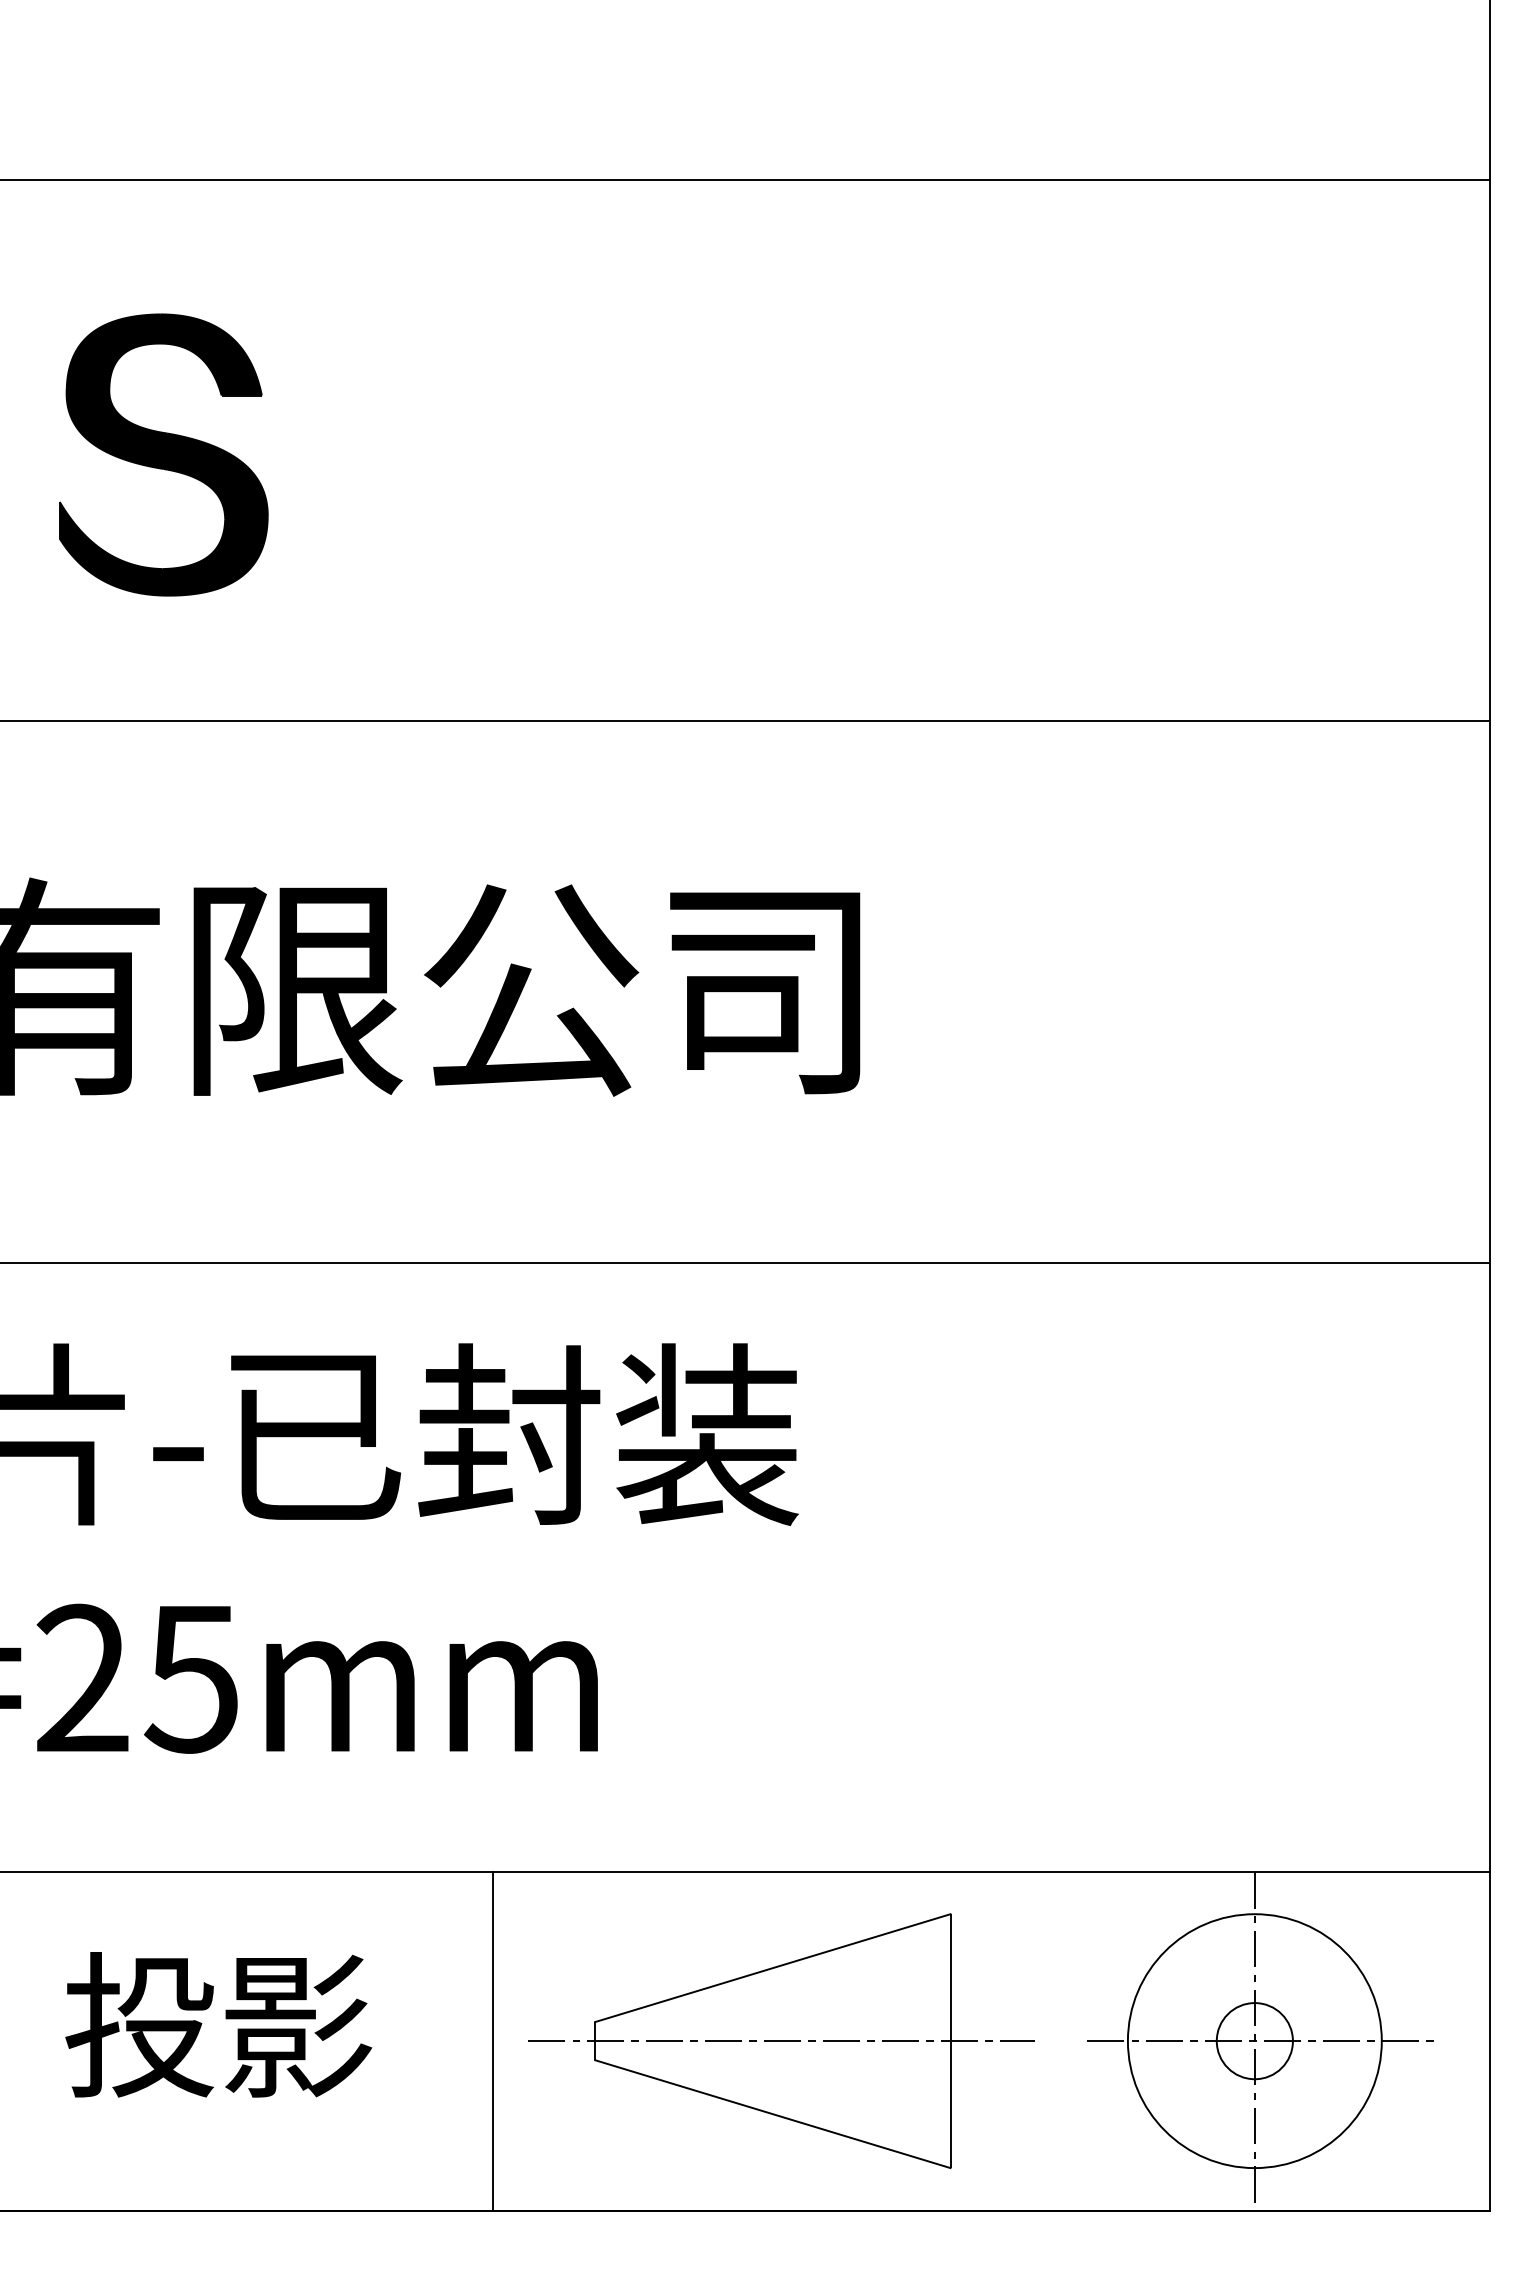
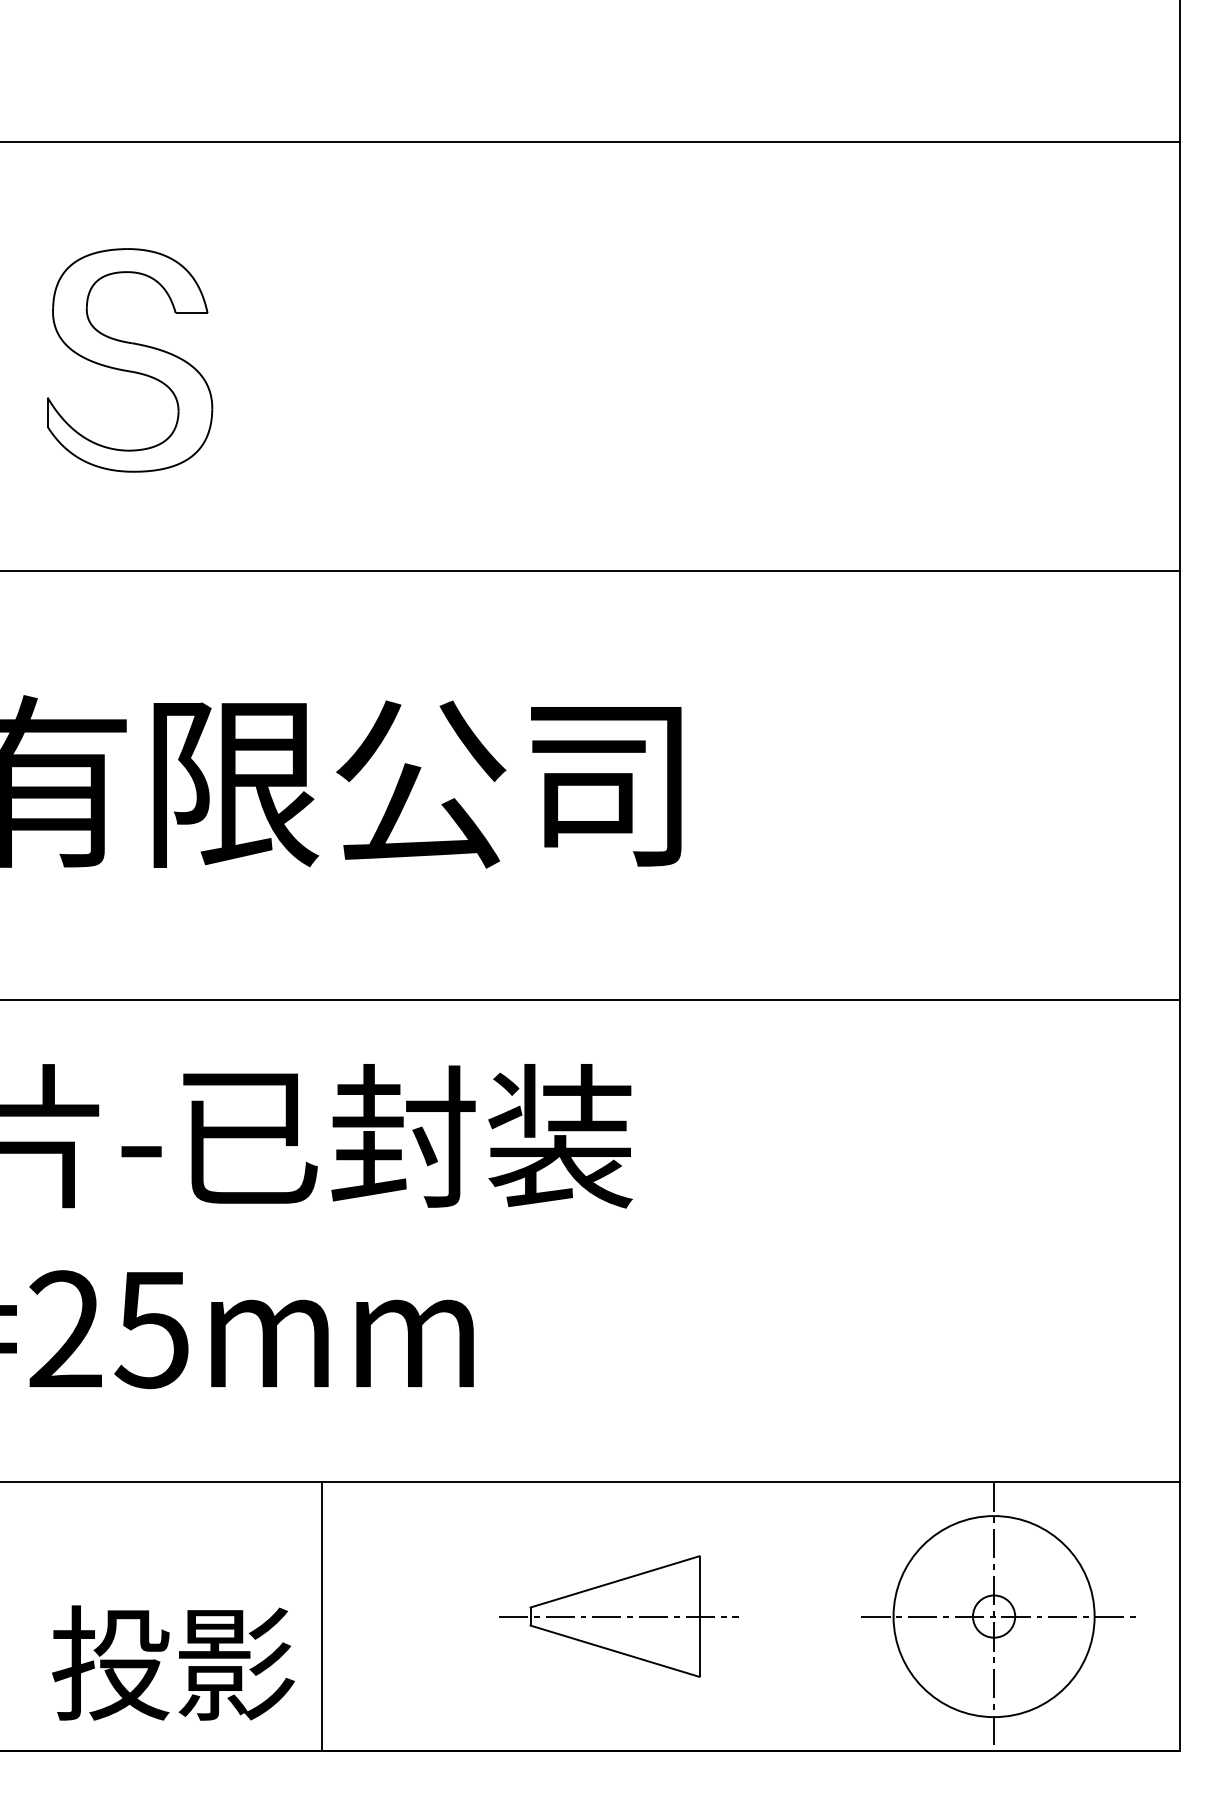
fill: (163, 454) -> (129, 359), removed
text: (218, 2024) -> (173, 1662), moved
line: (492, 2040) -> (321, 1616), moved
part: (781, 2040) -> (619, 1616), size x0.6
circle: (1254, 2041) -> (993, 1616), size x0.7

